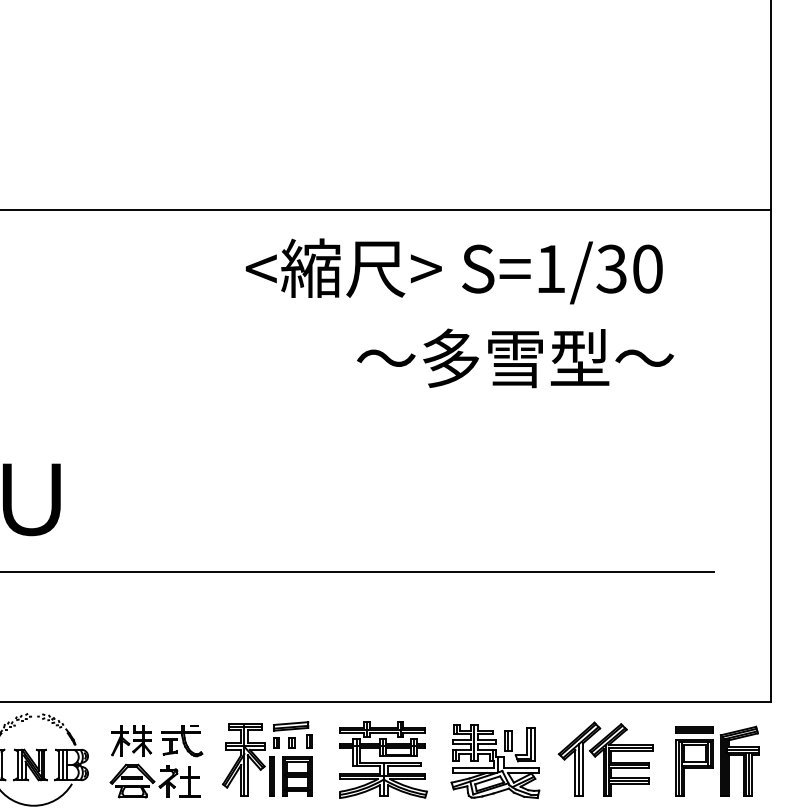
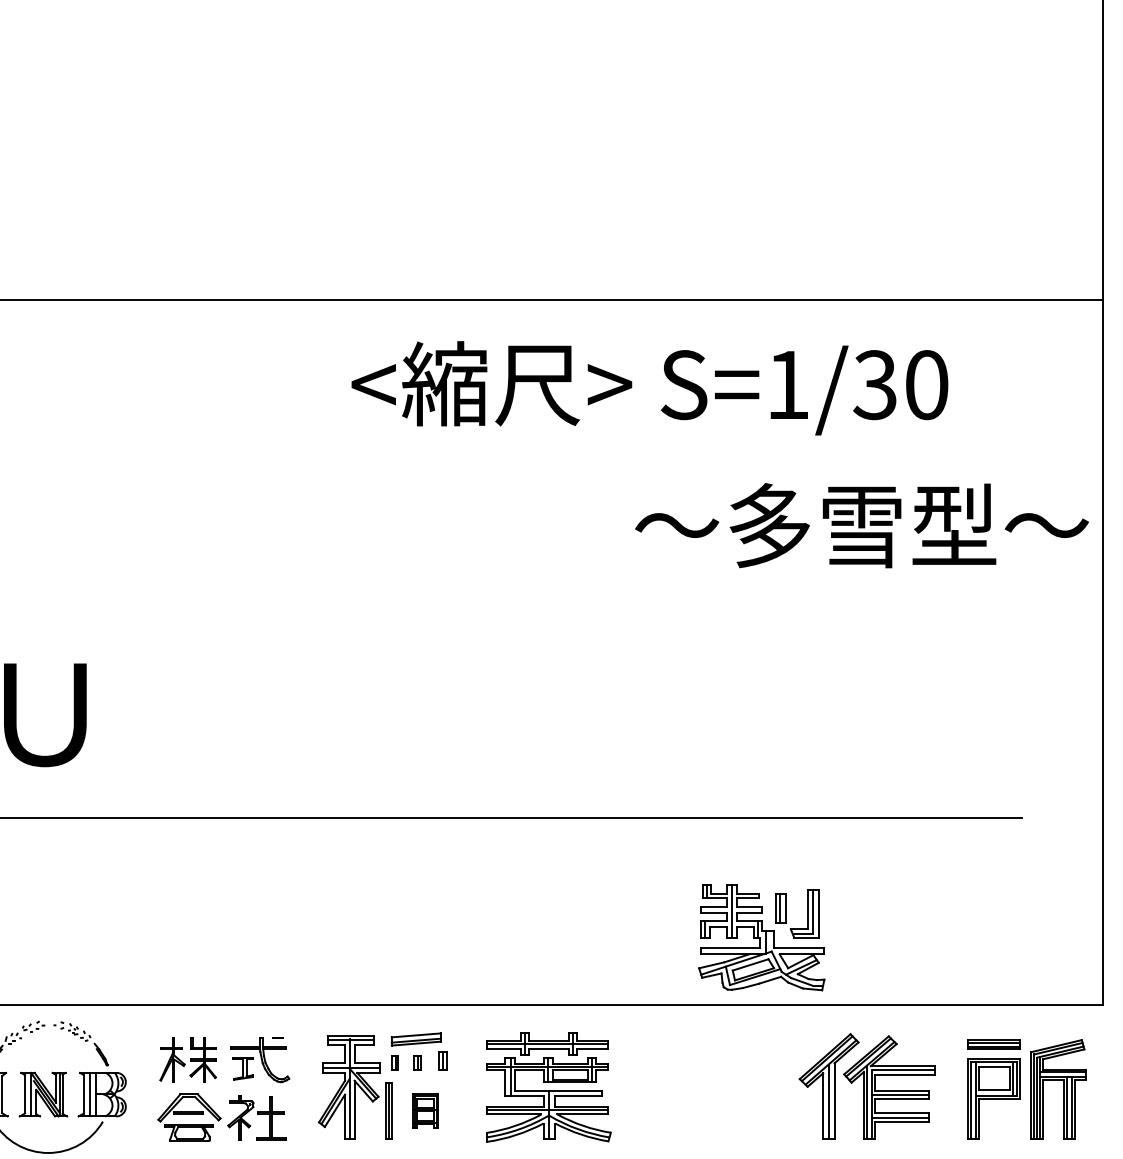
text: (515, 358) -> (862, 525), moved
part: (495, 761) -> (761, 937), moved
part: (297, 776) -> (425, 1111), size x0.6

